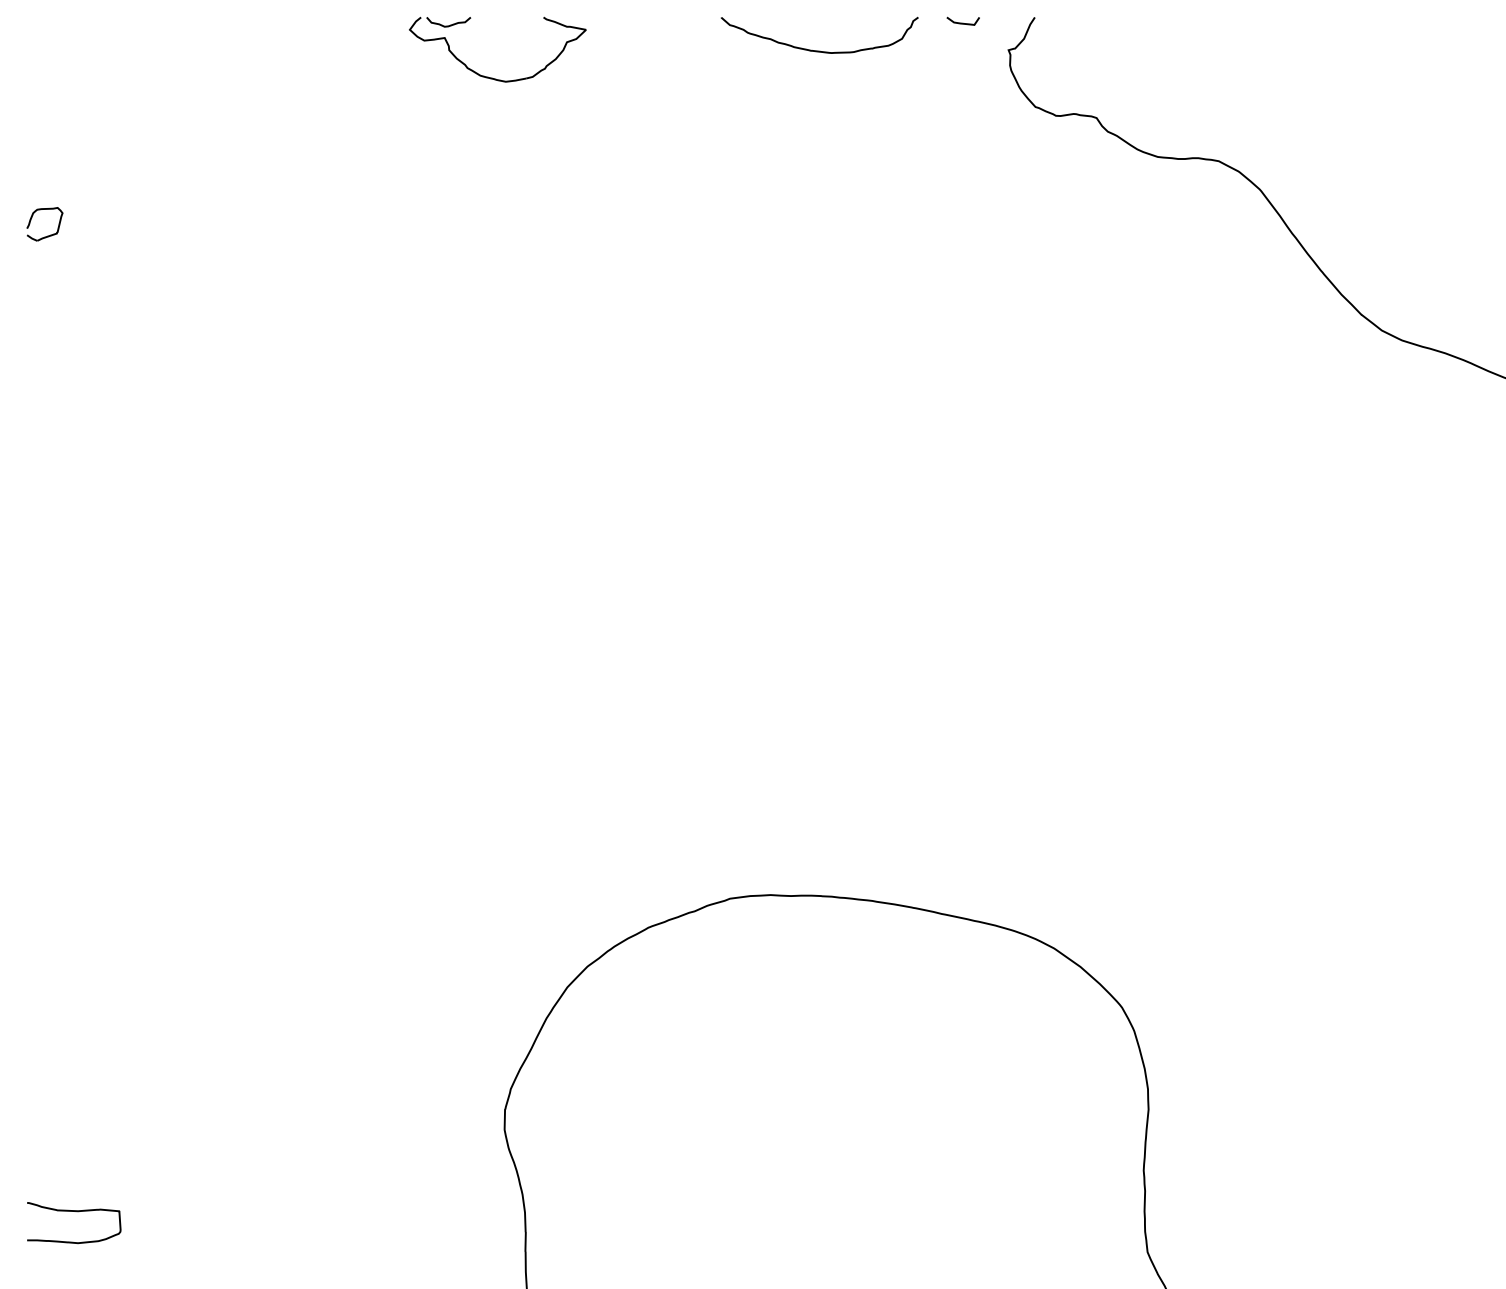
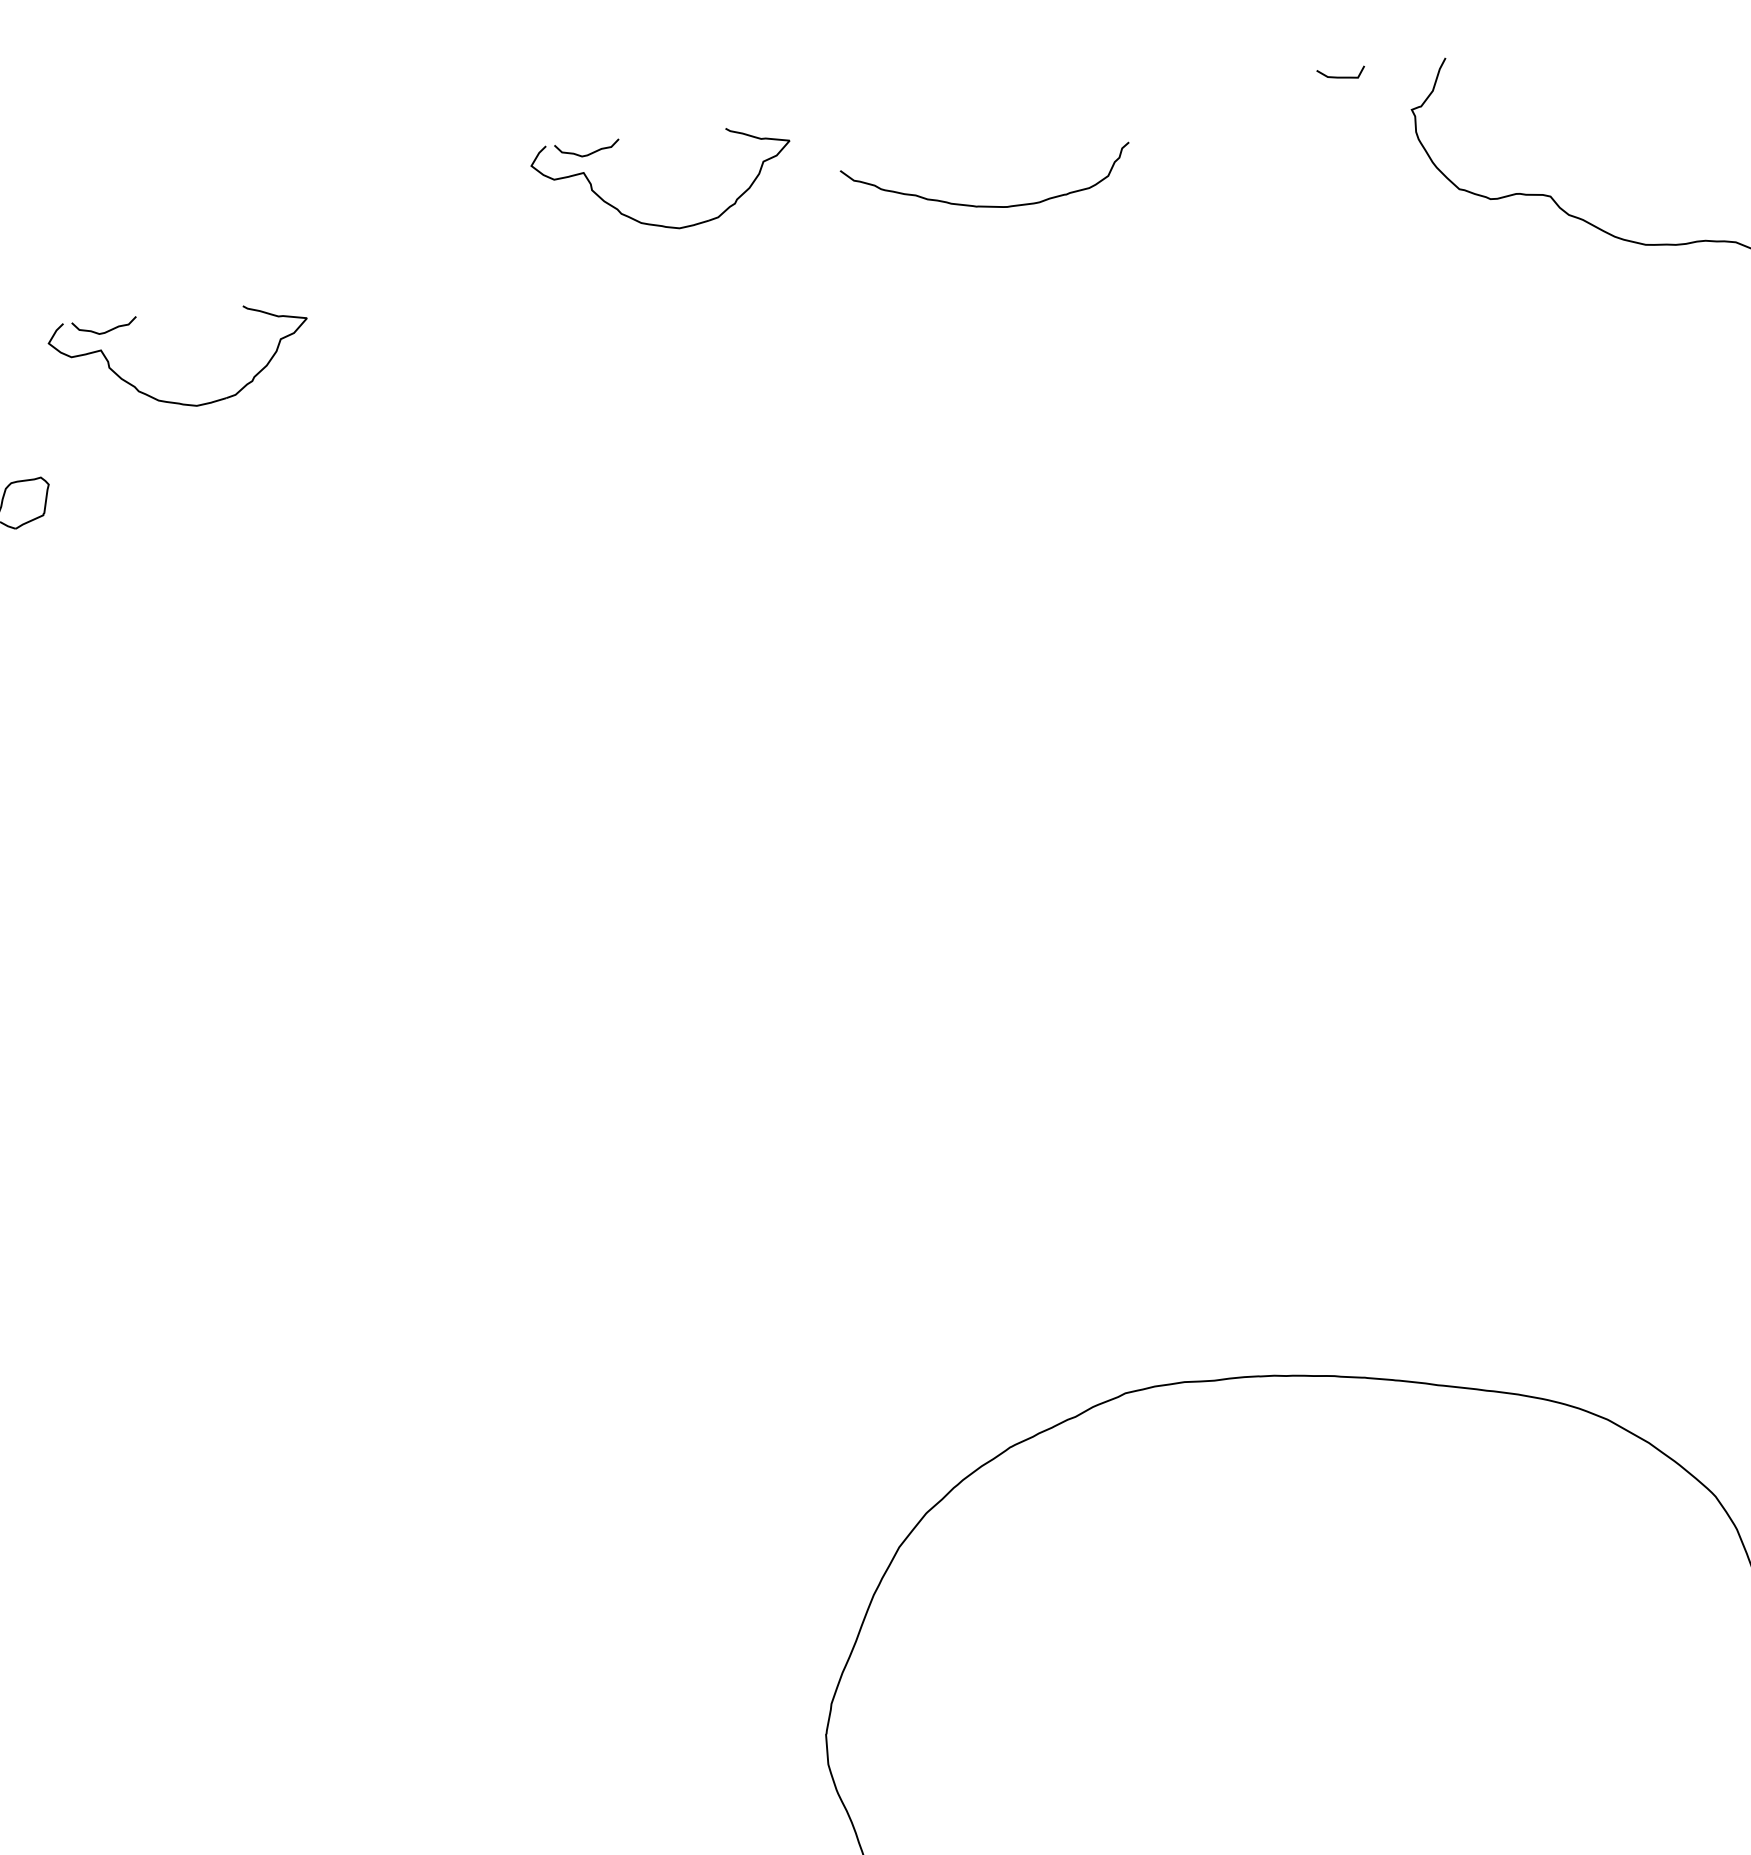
curve: (819, 50) -> (988, 204), moved
part: (154, 165) -> (176, 401), added

